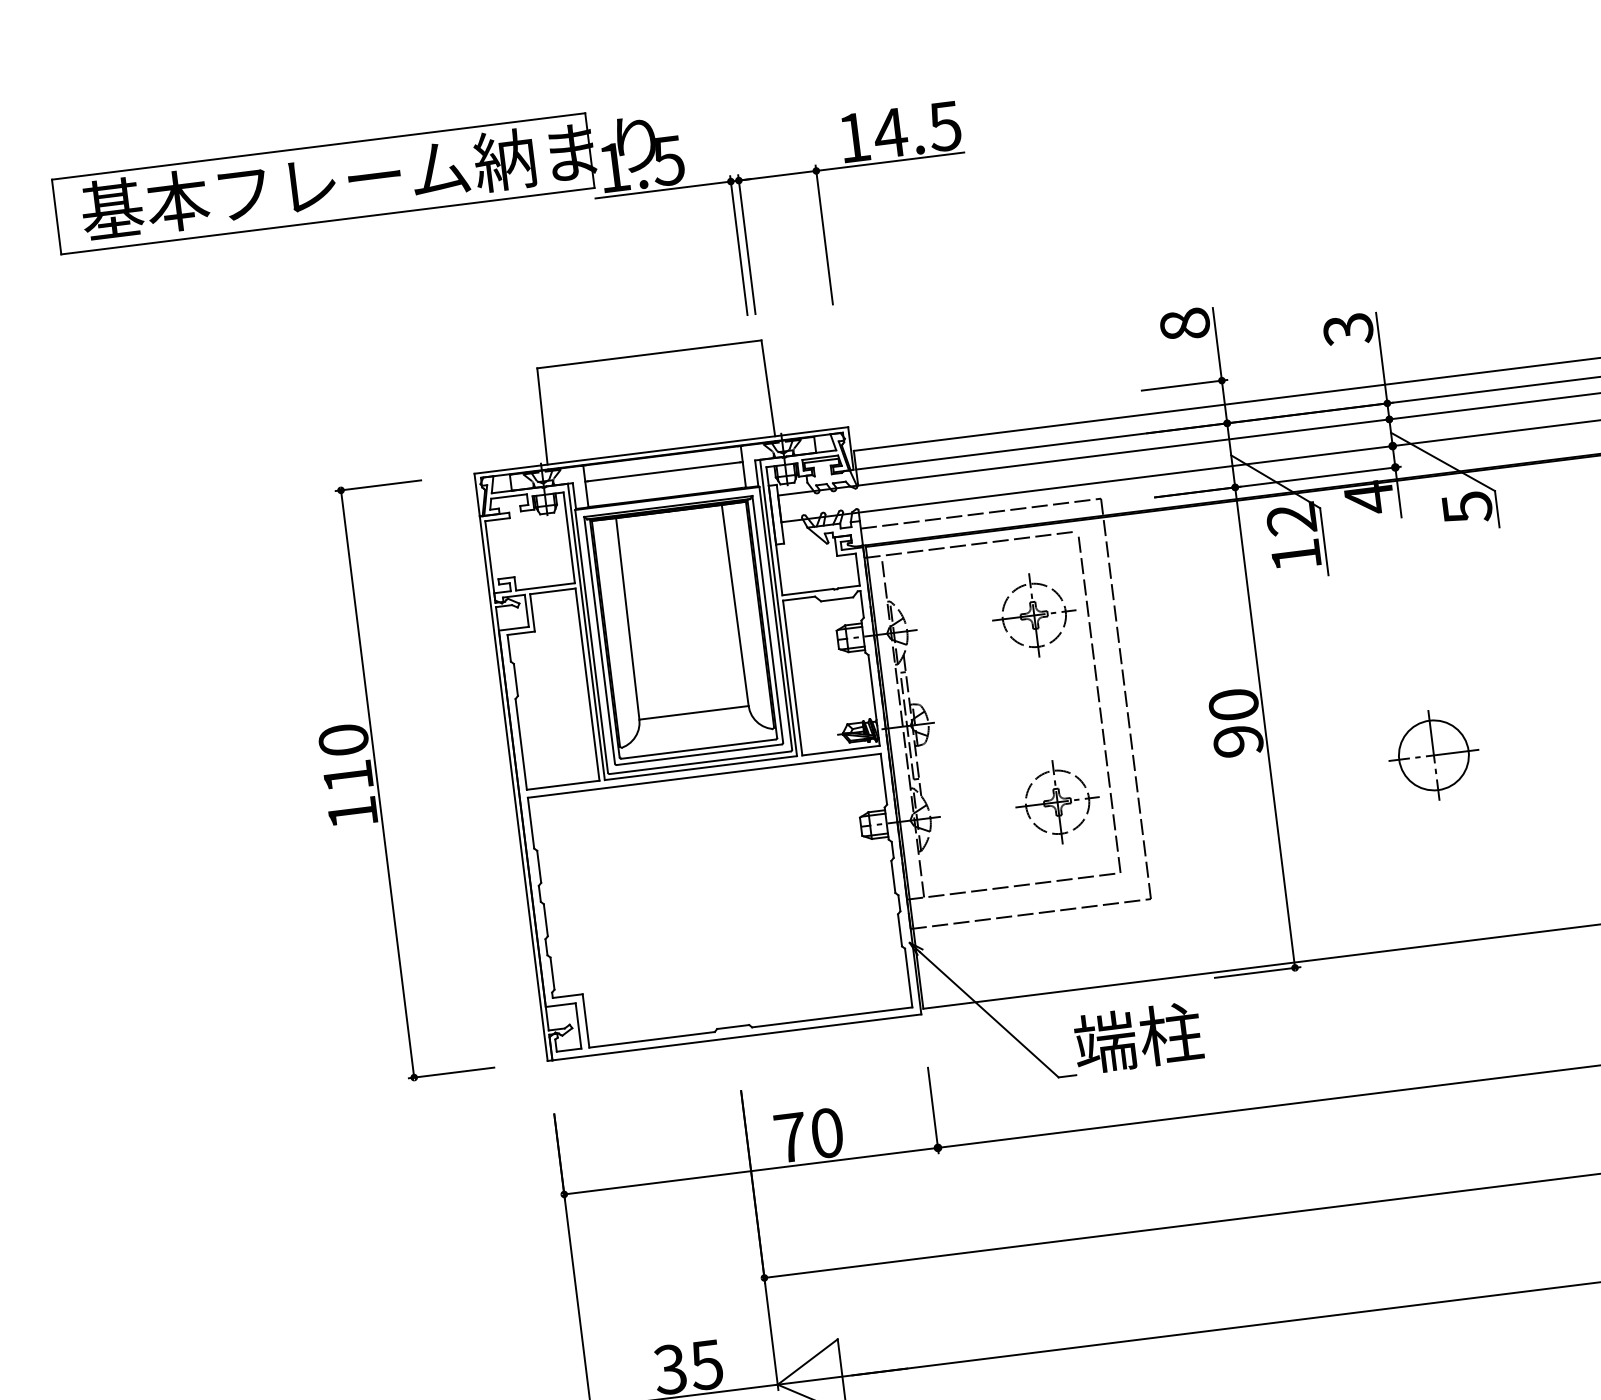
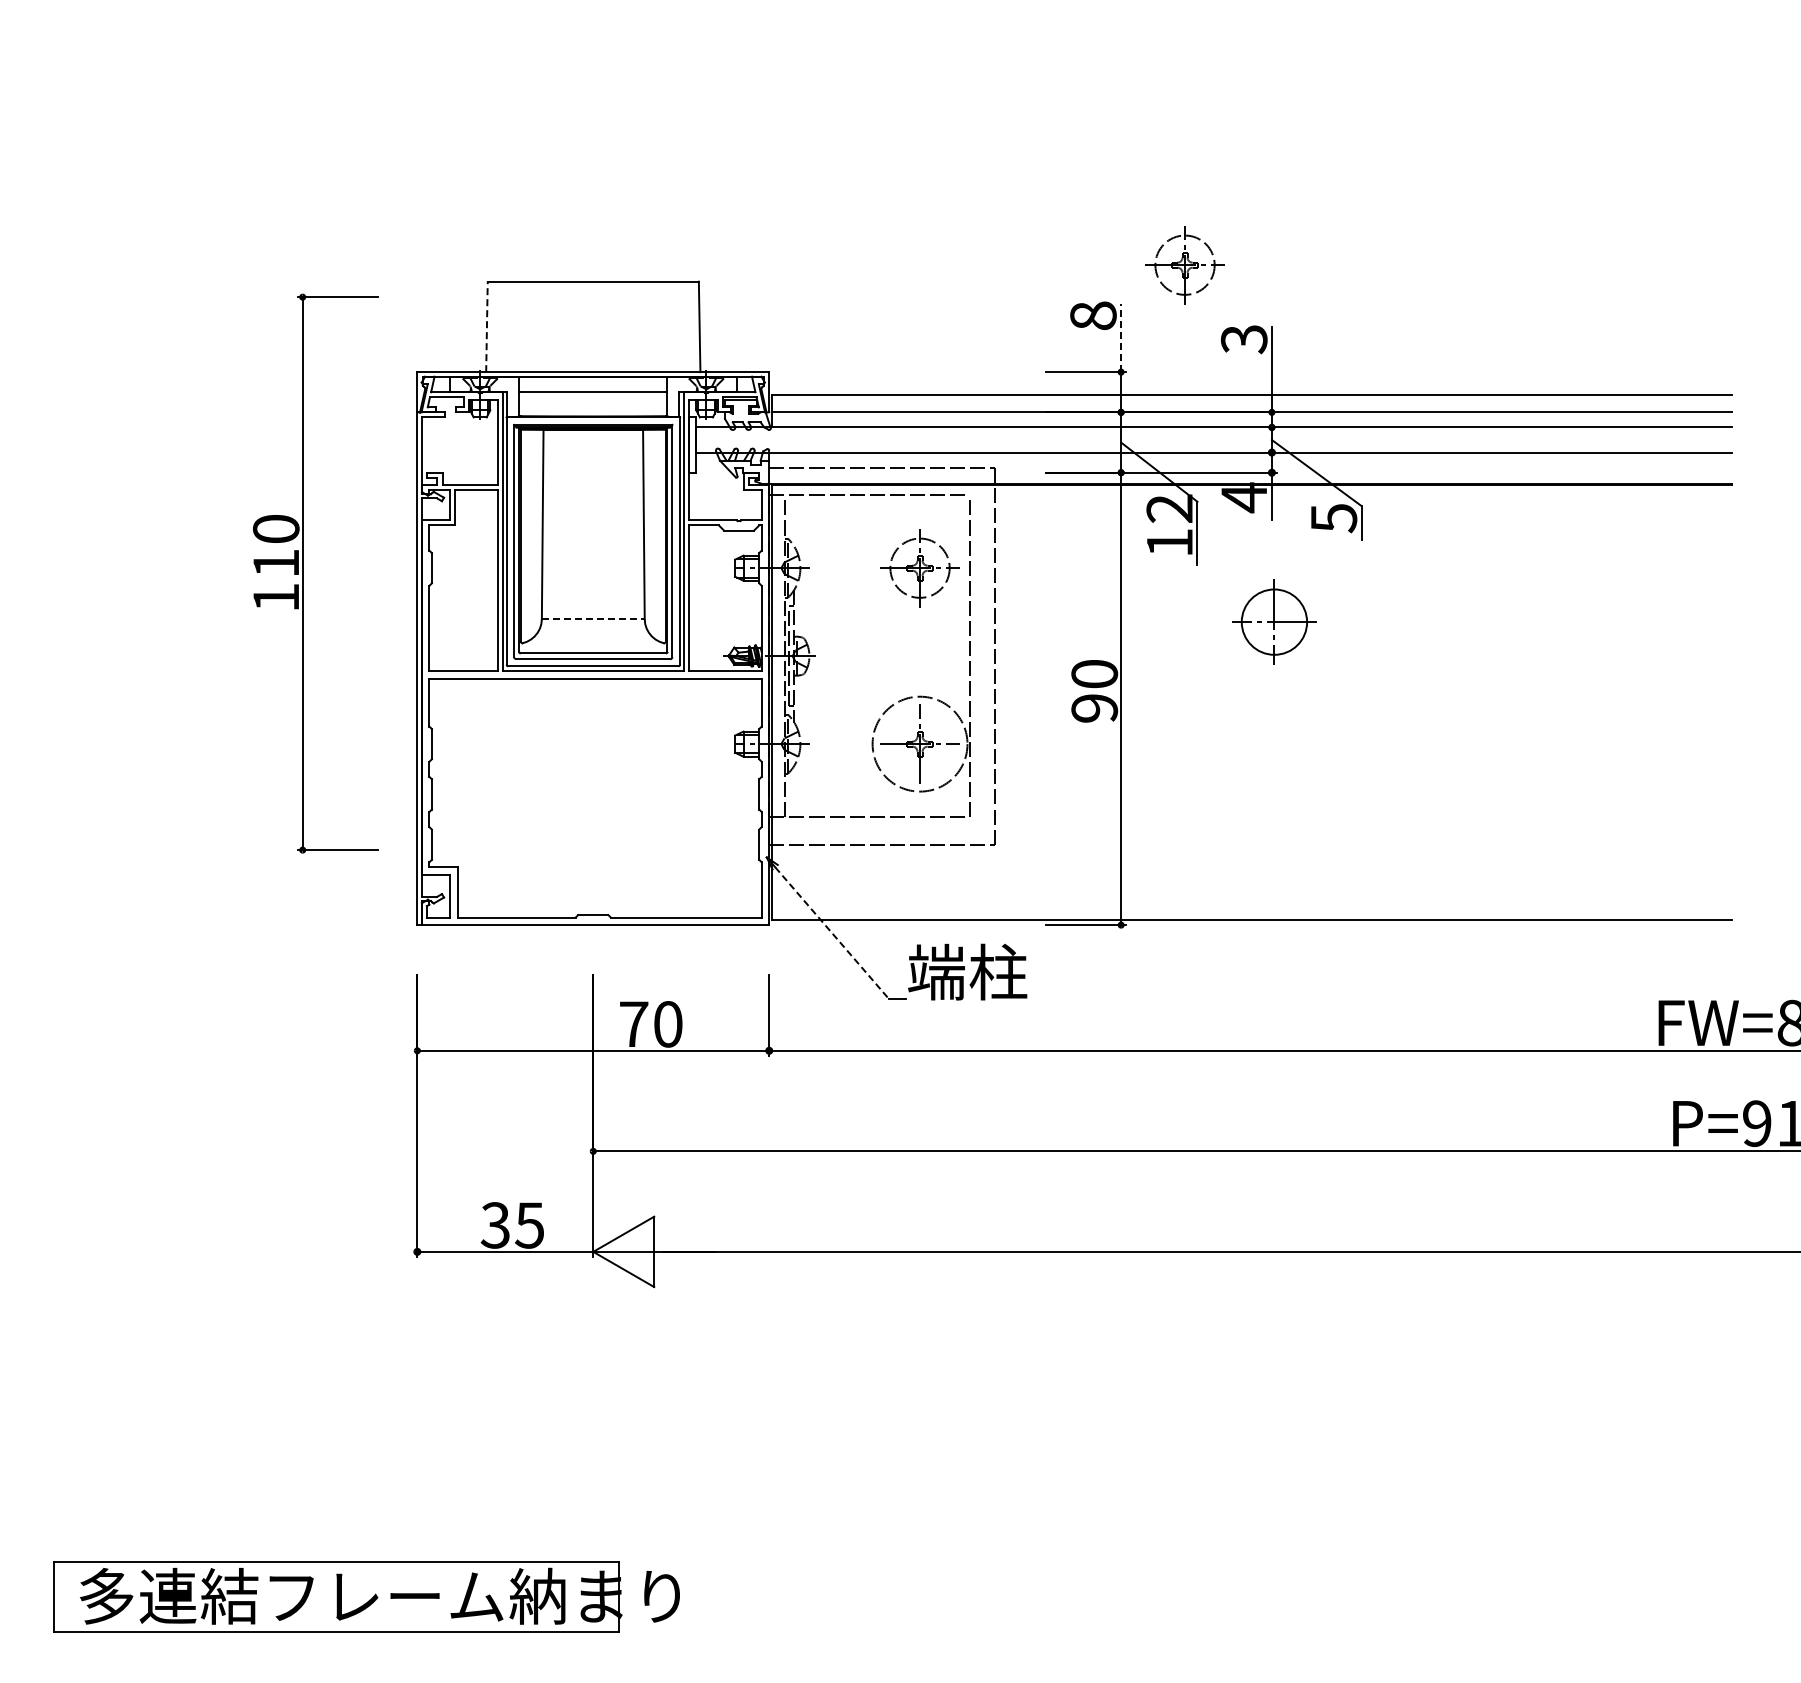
part: (512, 198) -> (484, 121), removed
part: (1275, 258) -> (1184, 265), added
line: (1217, 343) -> (1121, 337), solid -> dashed
line: (541, 416) -> (486, 326), solid -> dashed
line: (694, 713) -> (593, 619), solid -> dashed
part: (1433, 754) -> (1274, 621), moved
part: (378, 783) -> (303, 573), moved
circle: (1056, 801) -> (919, 743), size x1.6
line: (989, 1014) -> (832, 933), solid -> dashed

